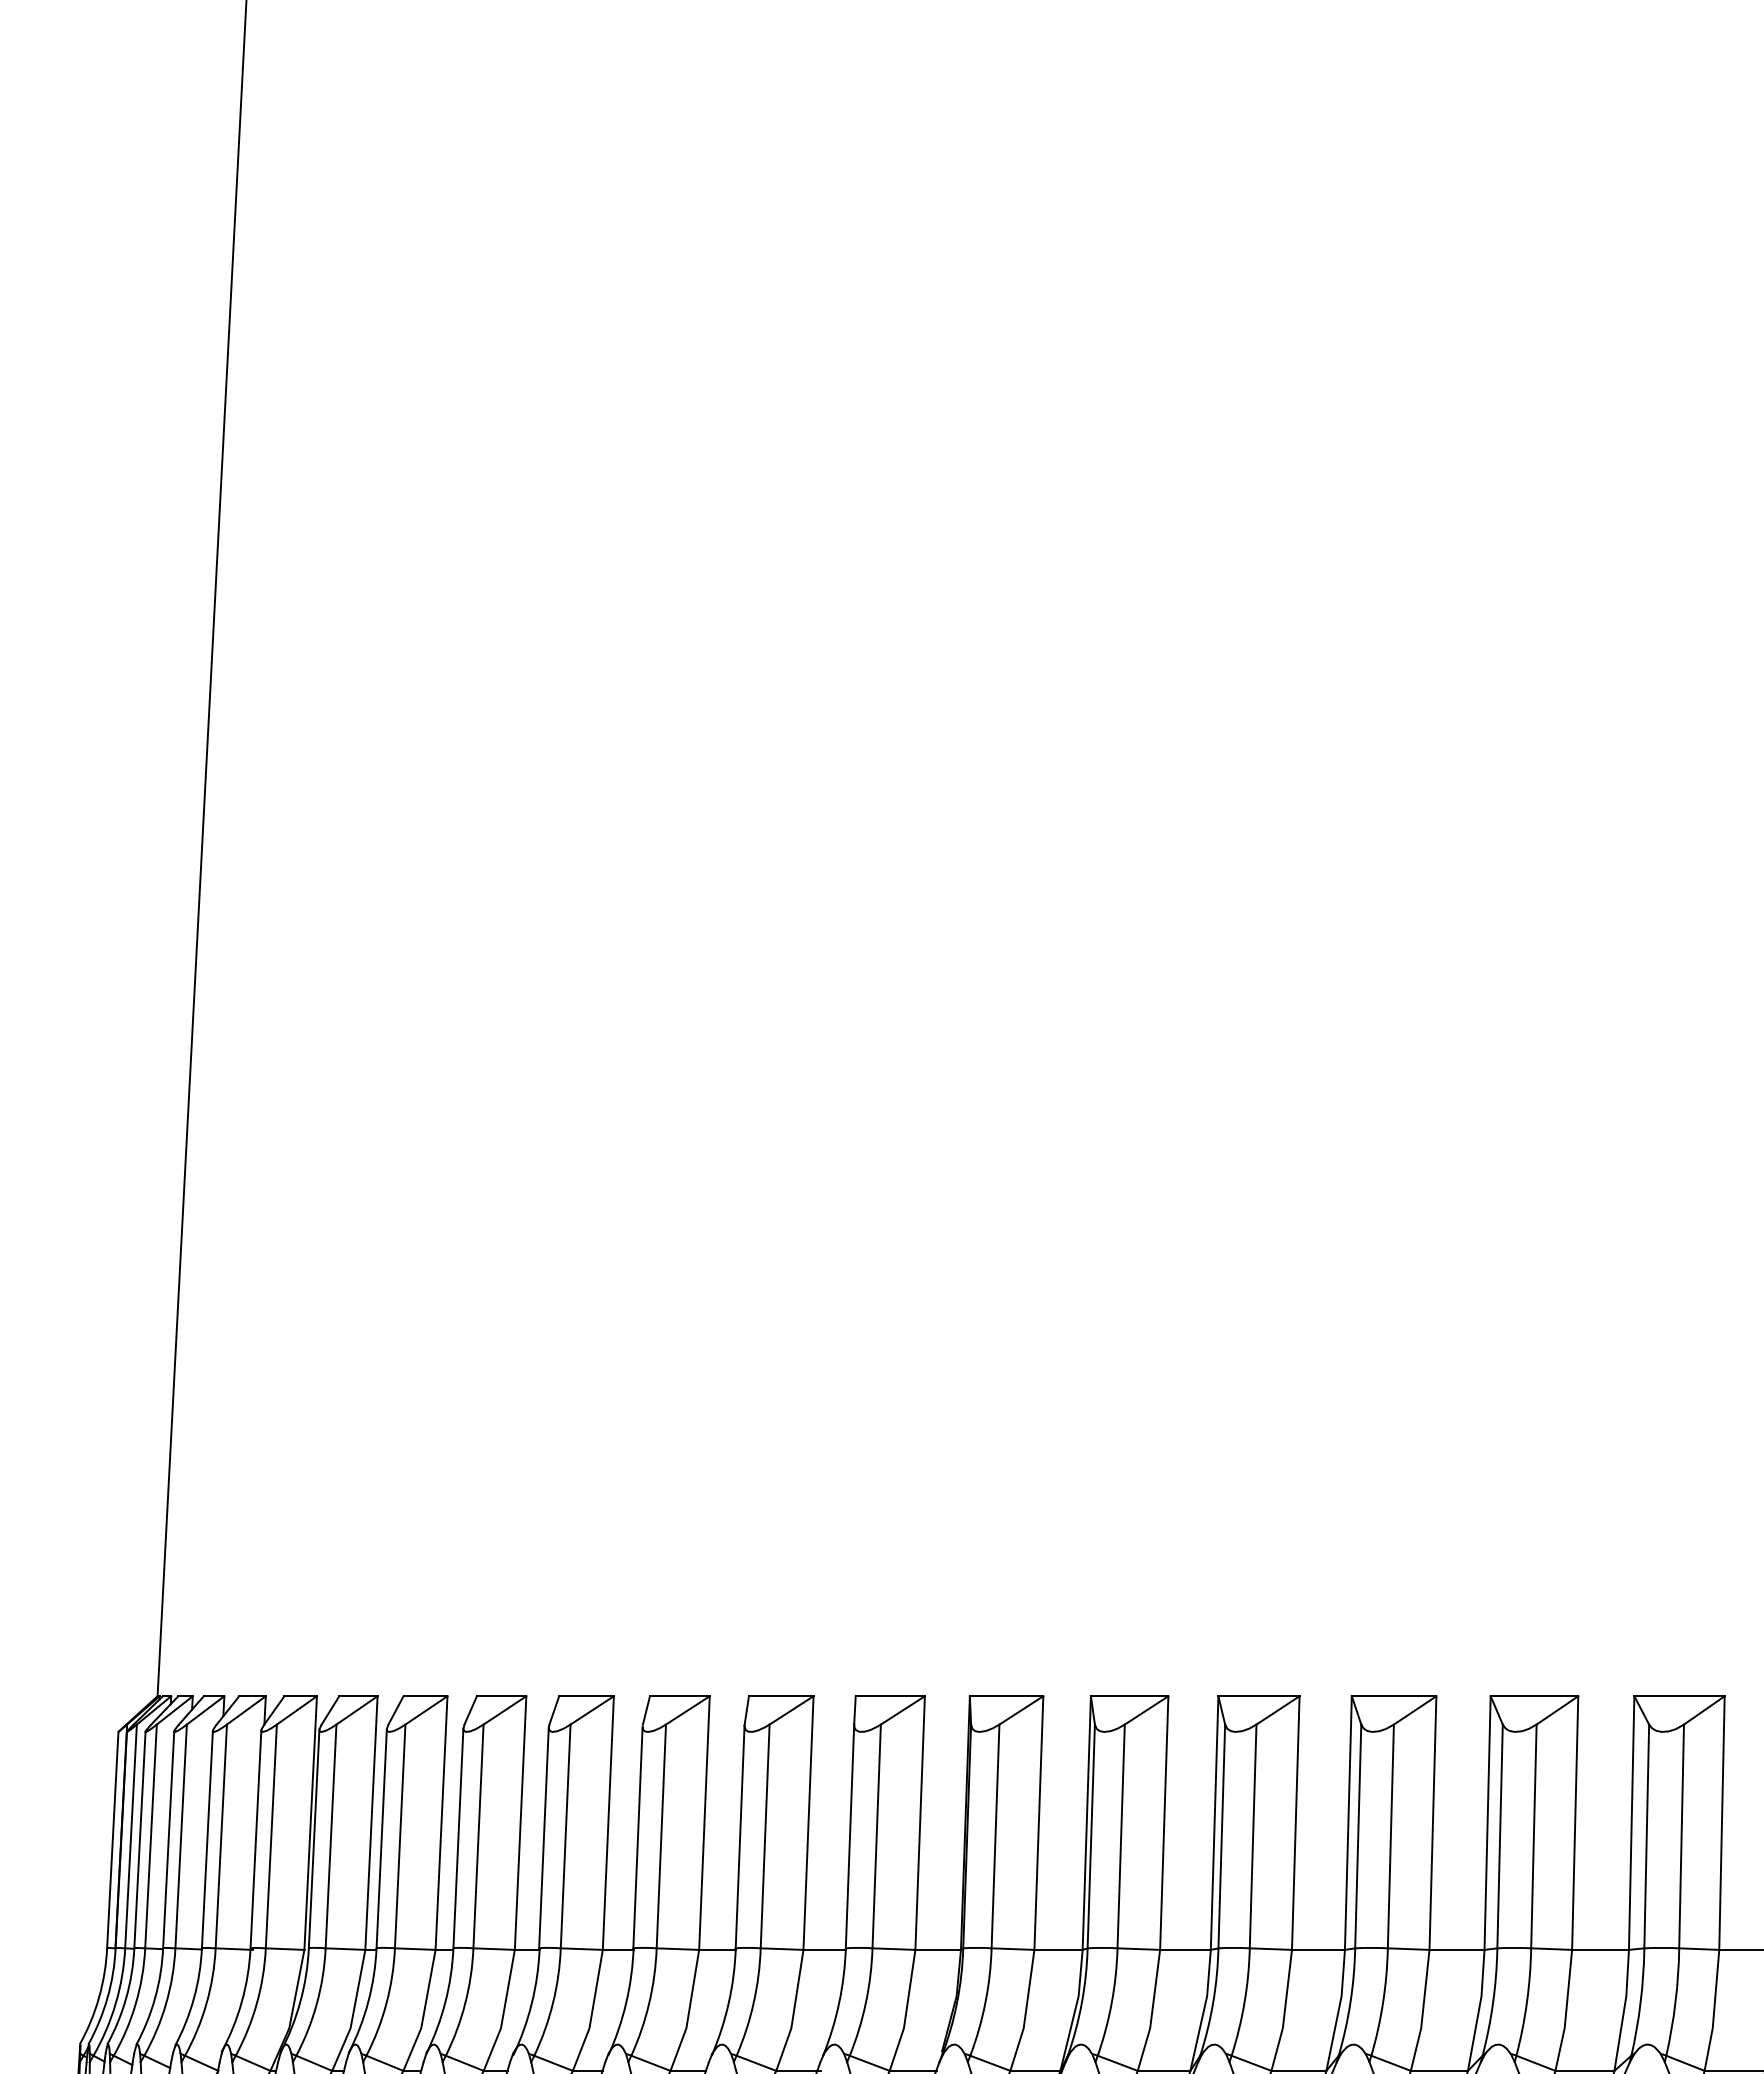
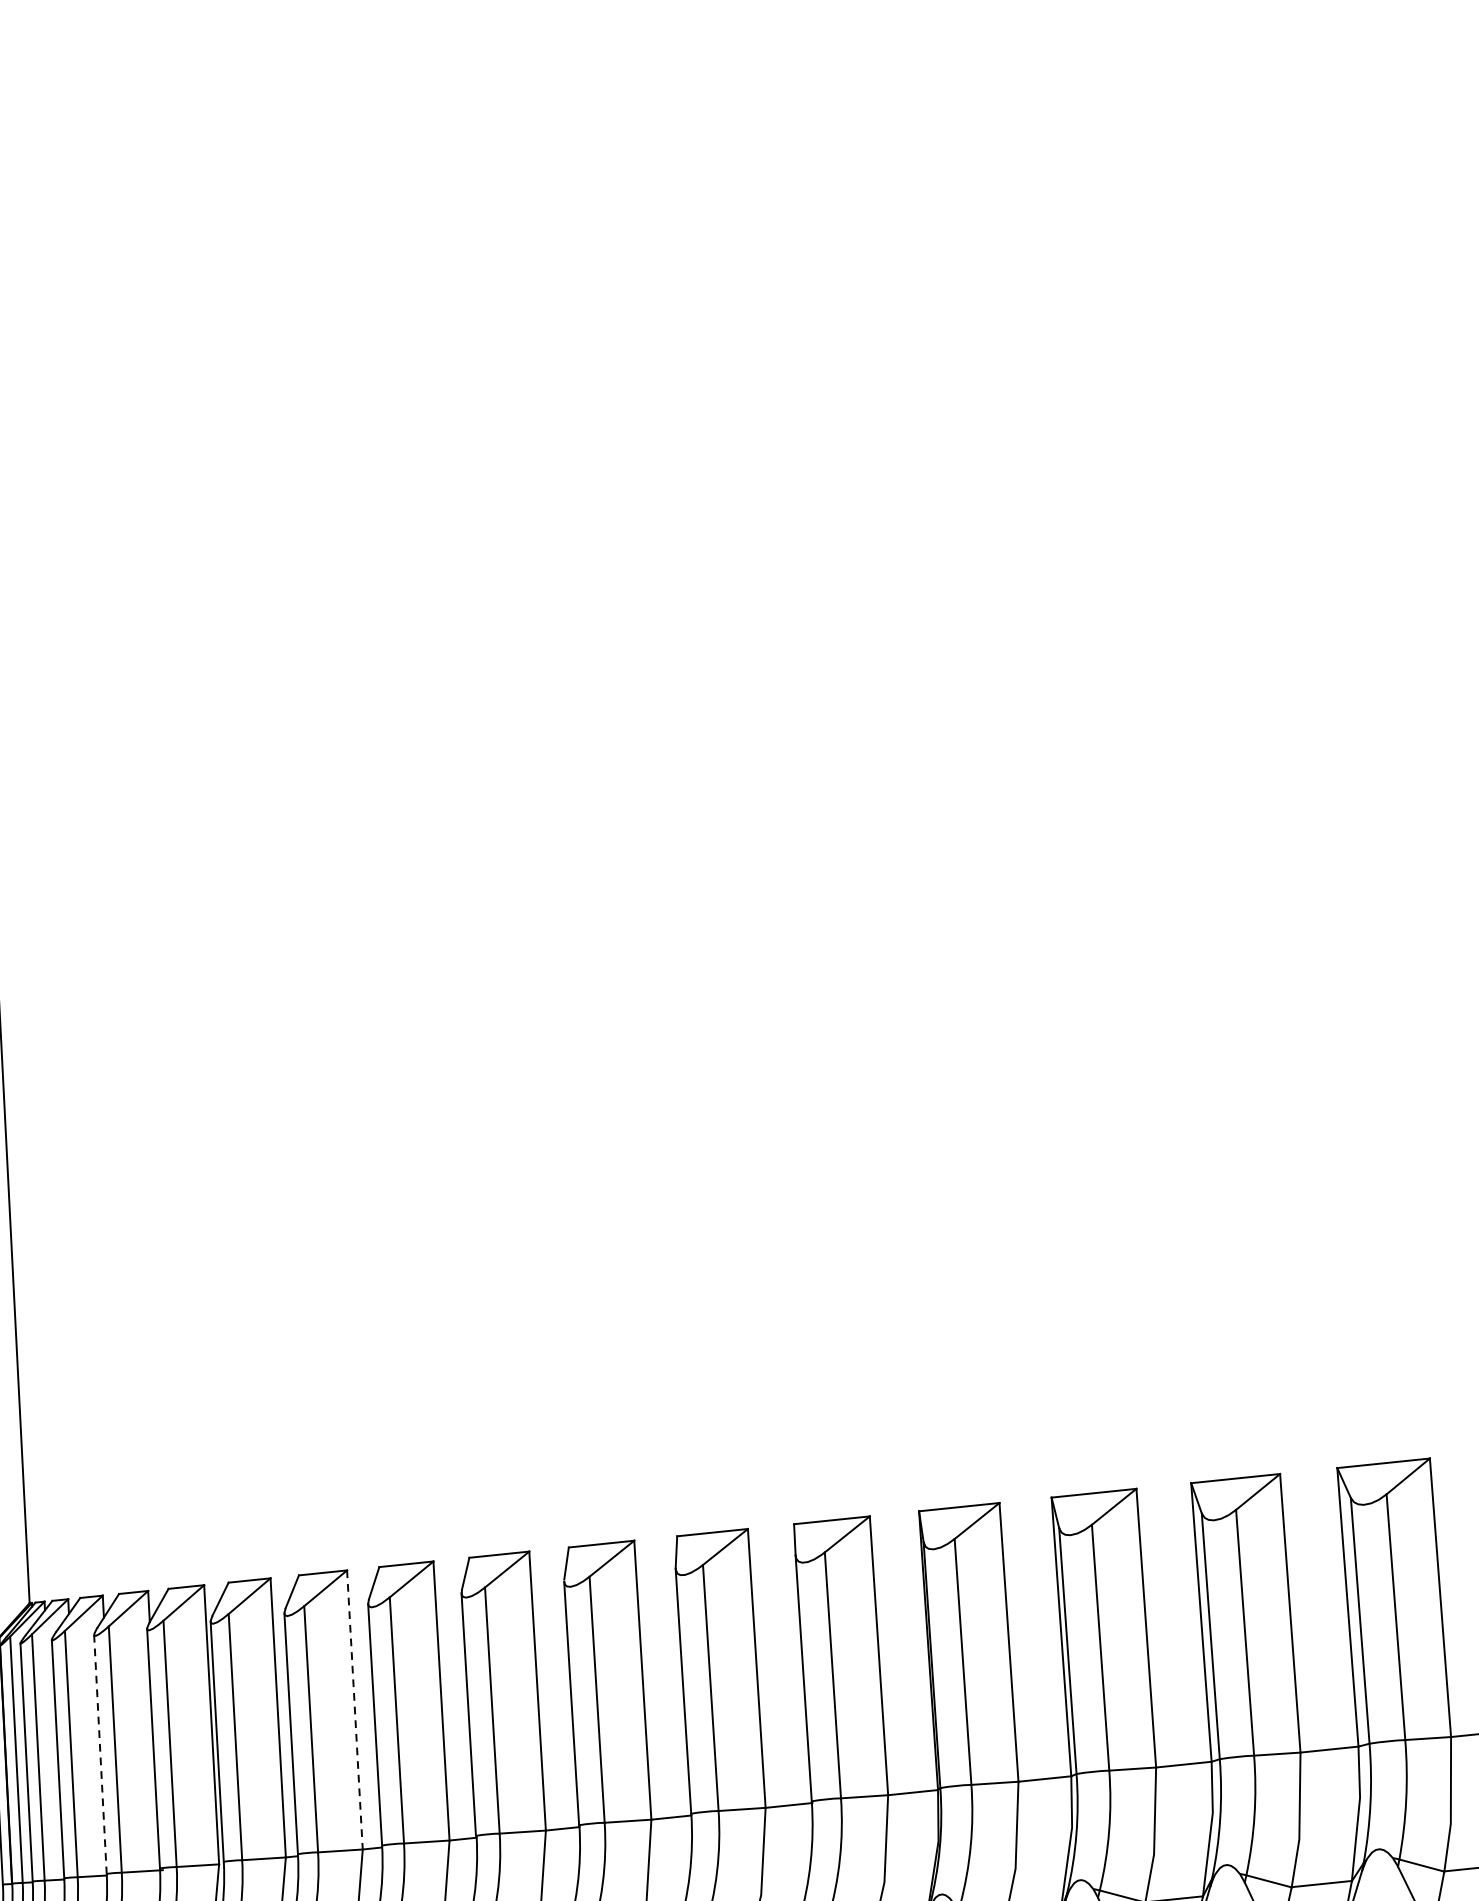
line: (441, 1823) -> (354, 1710), solid -> dashed
line: (207, 1839) -> (100, 1754), solid -> dashed

